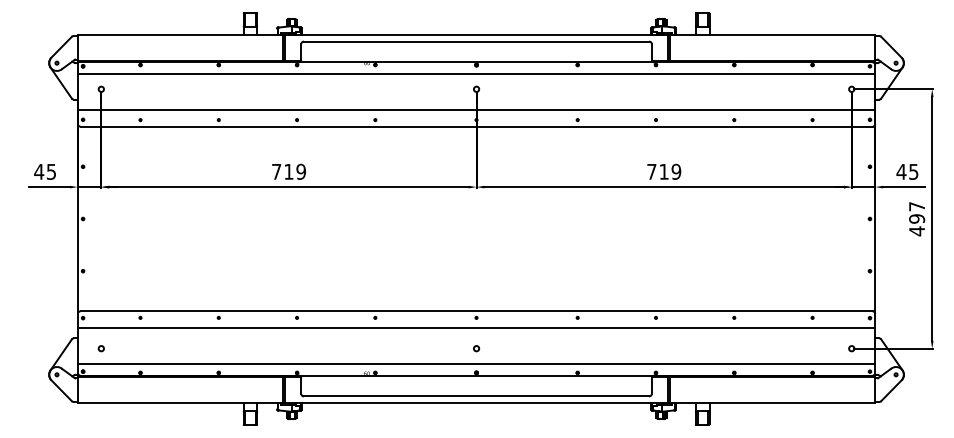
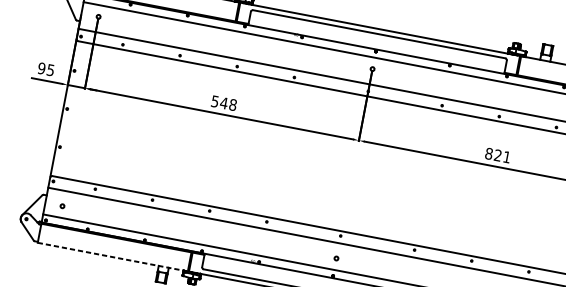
text: (39, 171) -> (42, 68), 45 -> 95
text: (288, 171) -> (223, 102), 719 -> 548
text: (664, 171) -> (498, 155), 719 -> 821
line: (180, 403) -> (112, 257), solid -> dashed

